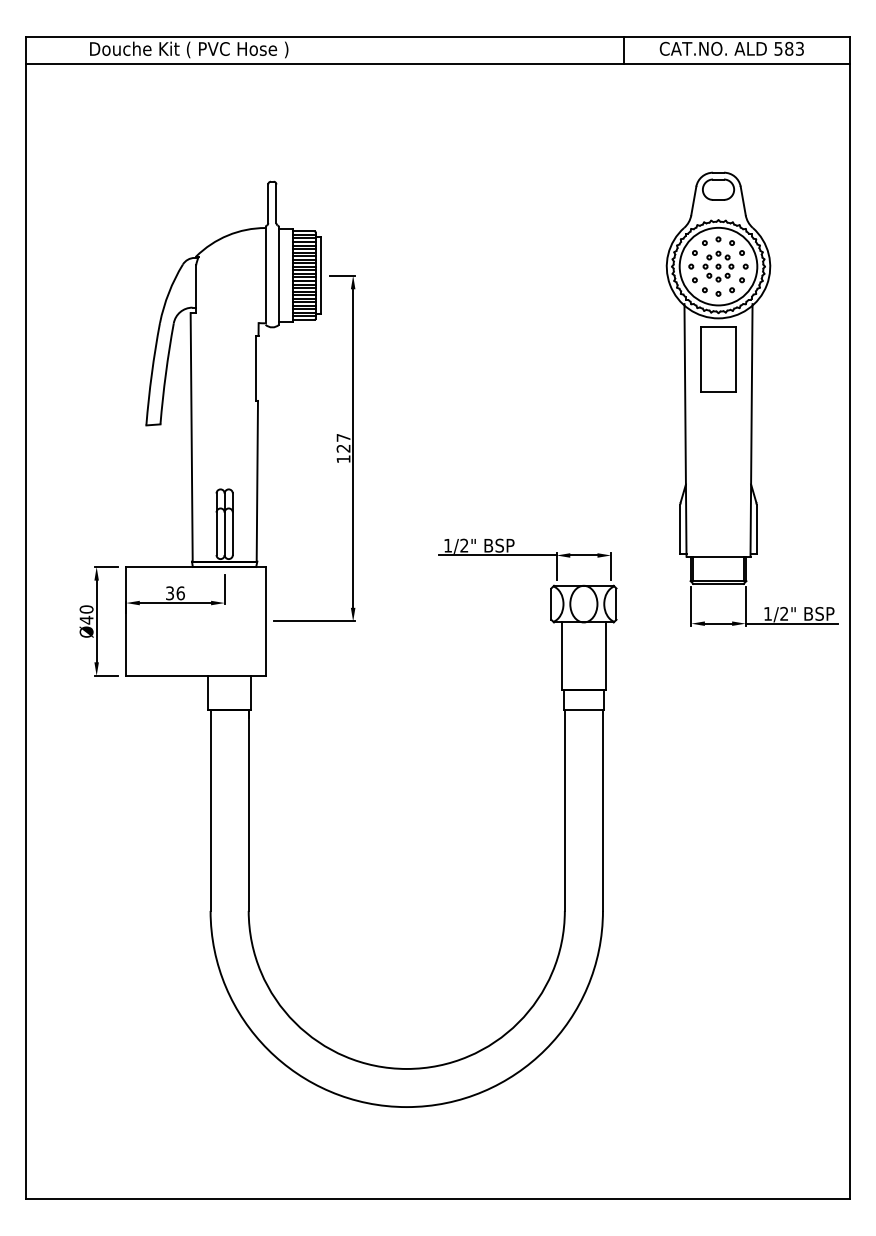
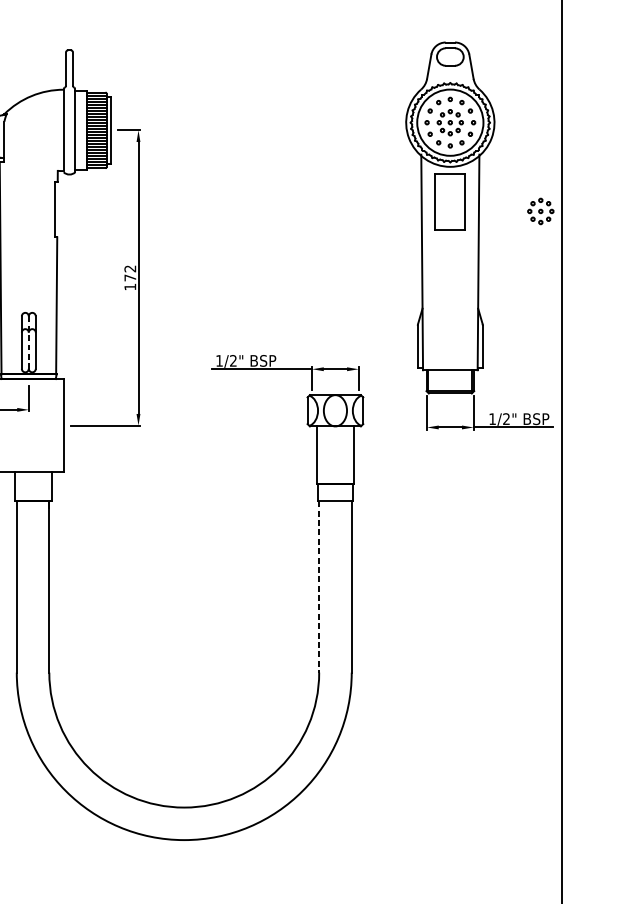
part: (824, 370) -> (540, 211), added
text: (343, 443) -> (130, 273), 127 -> 172
line: (224, 524) -> (28, 342), solid -> dashed
line: (564, 810) -> (318, 586), solid -> dashed

